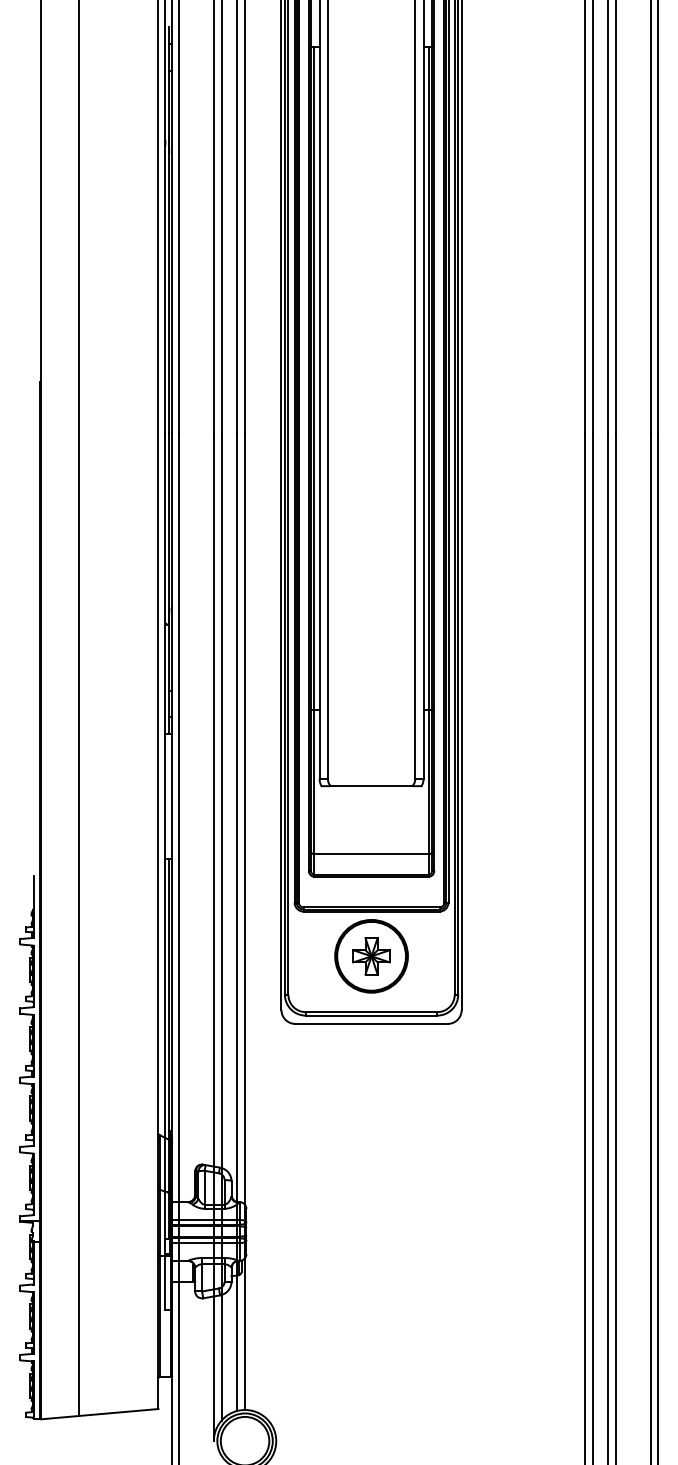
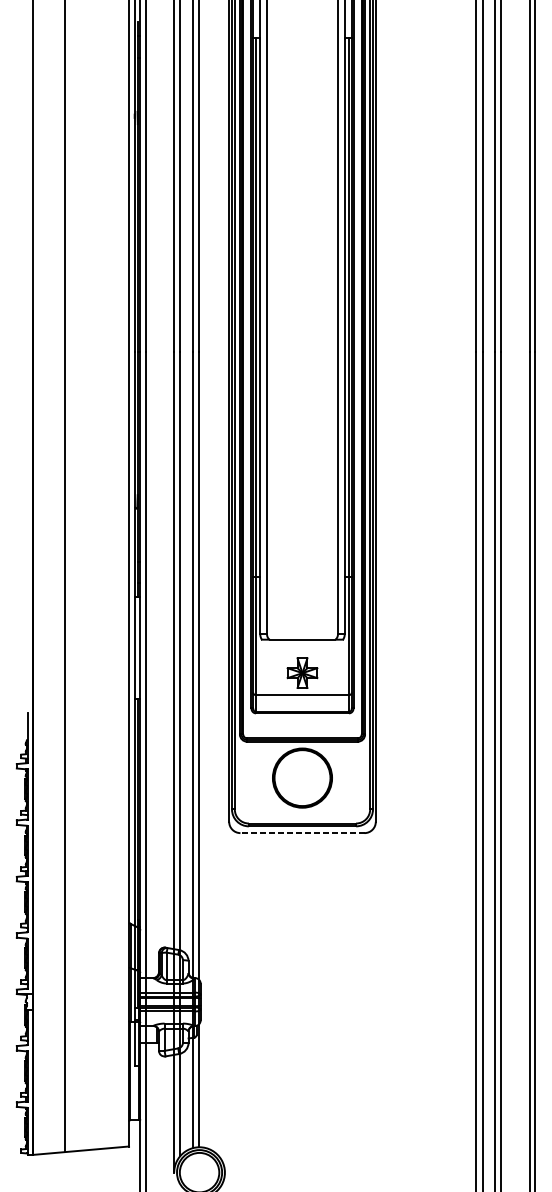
part: (371, 956) -> (302, 673), moved
line: (371, 1023) -> (302, 832), solid -> dashed

